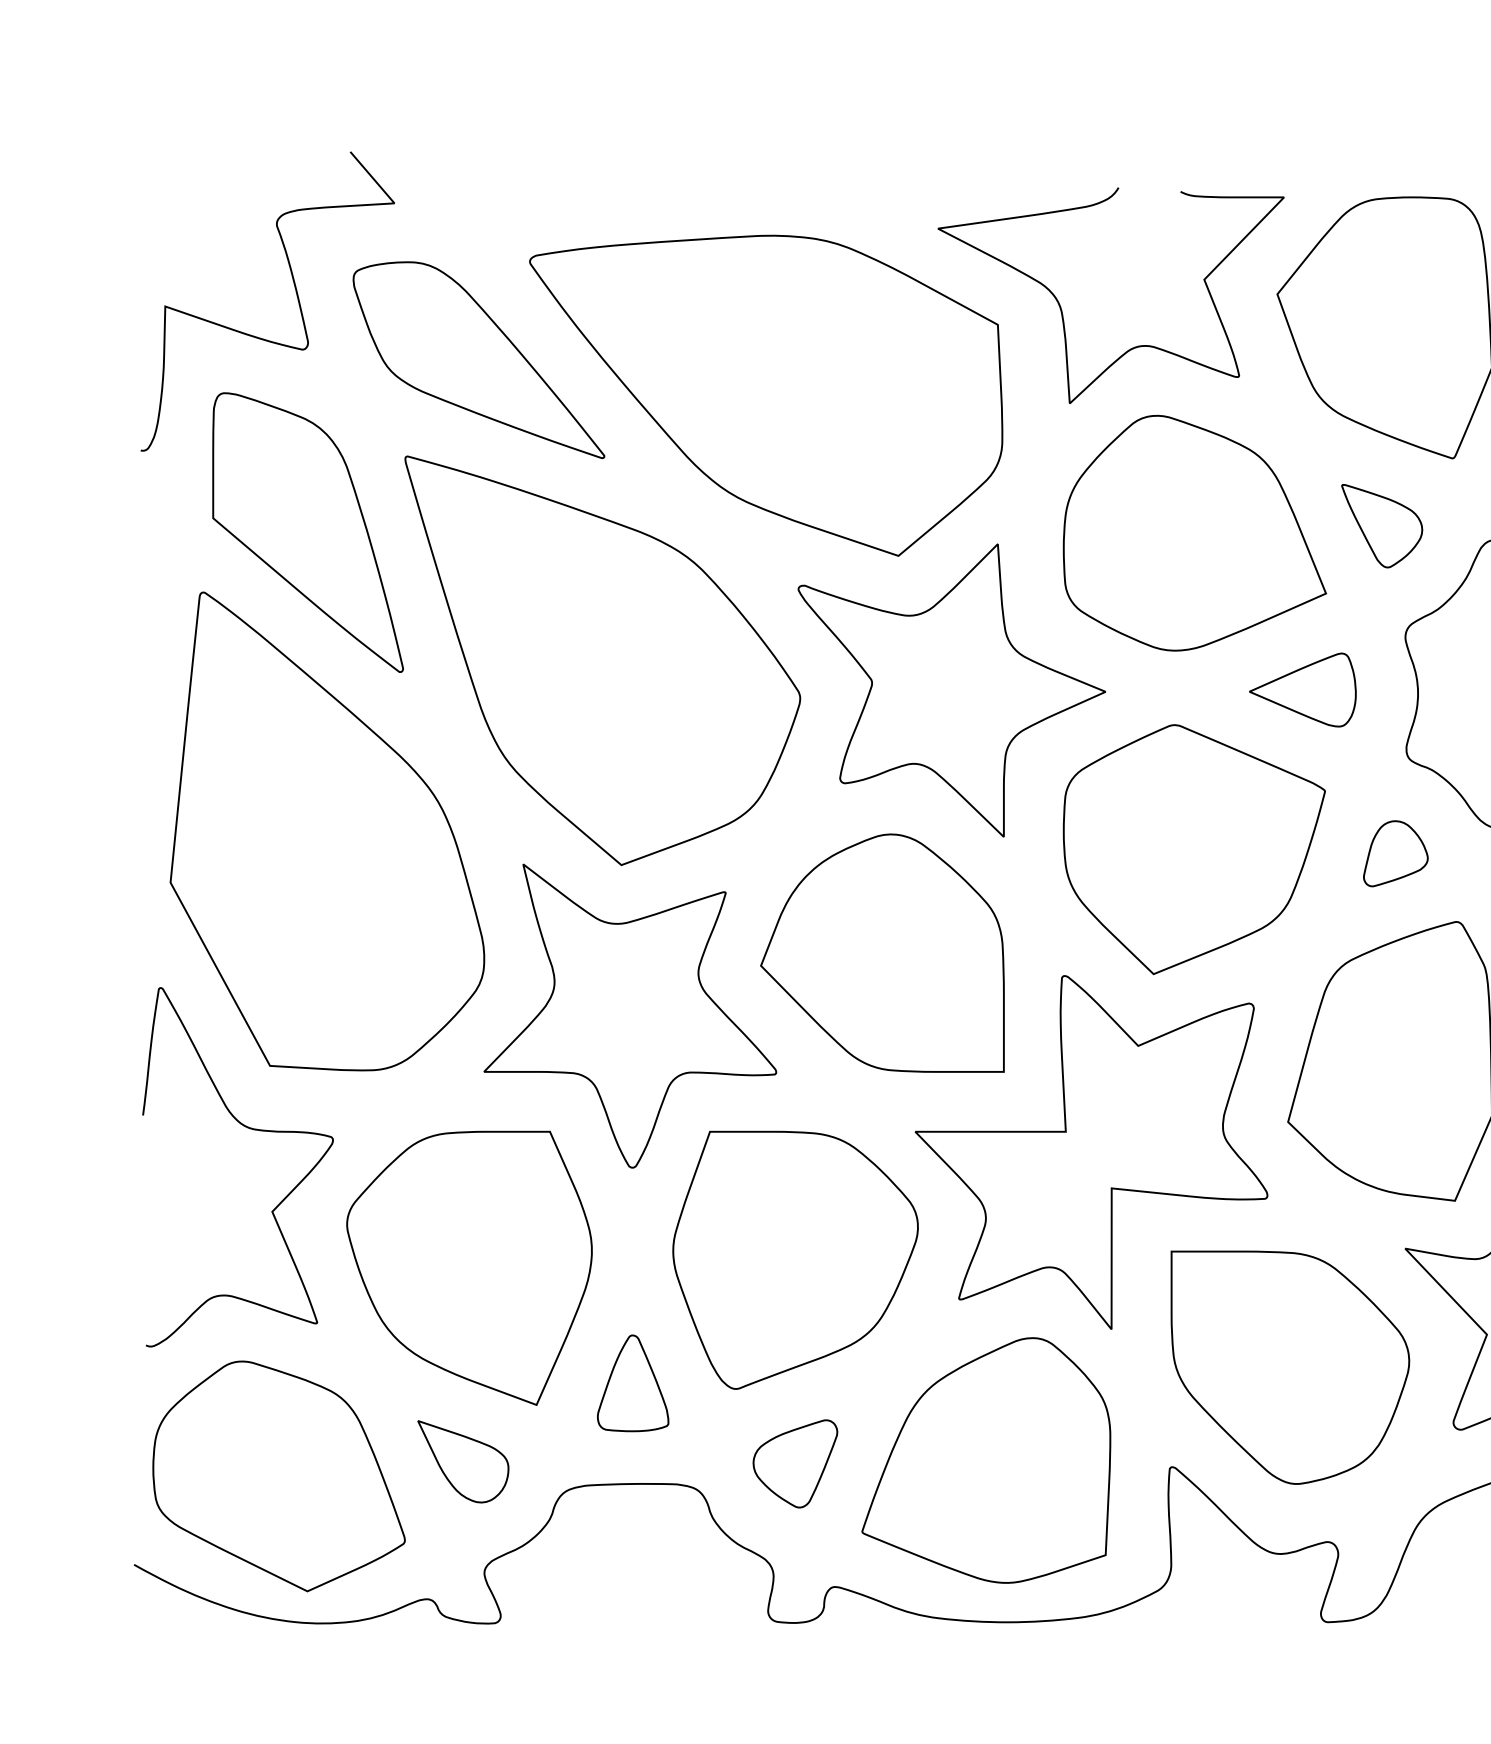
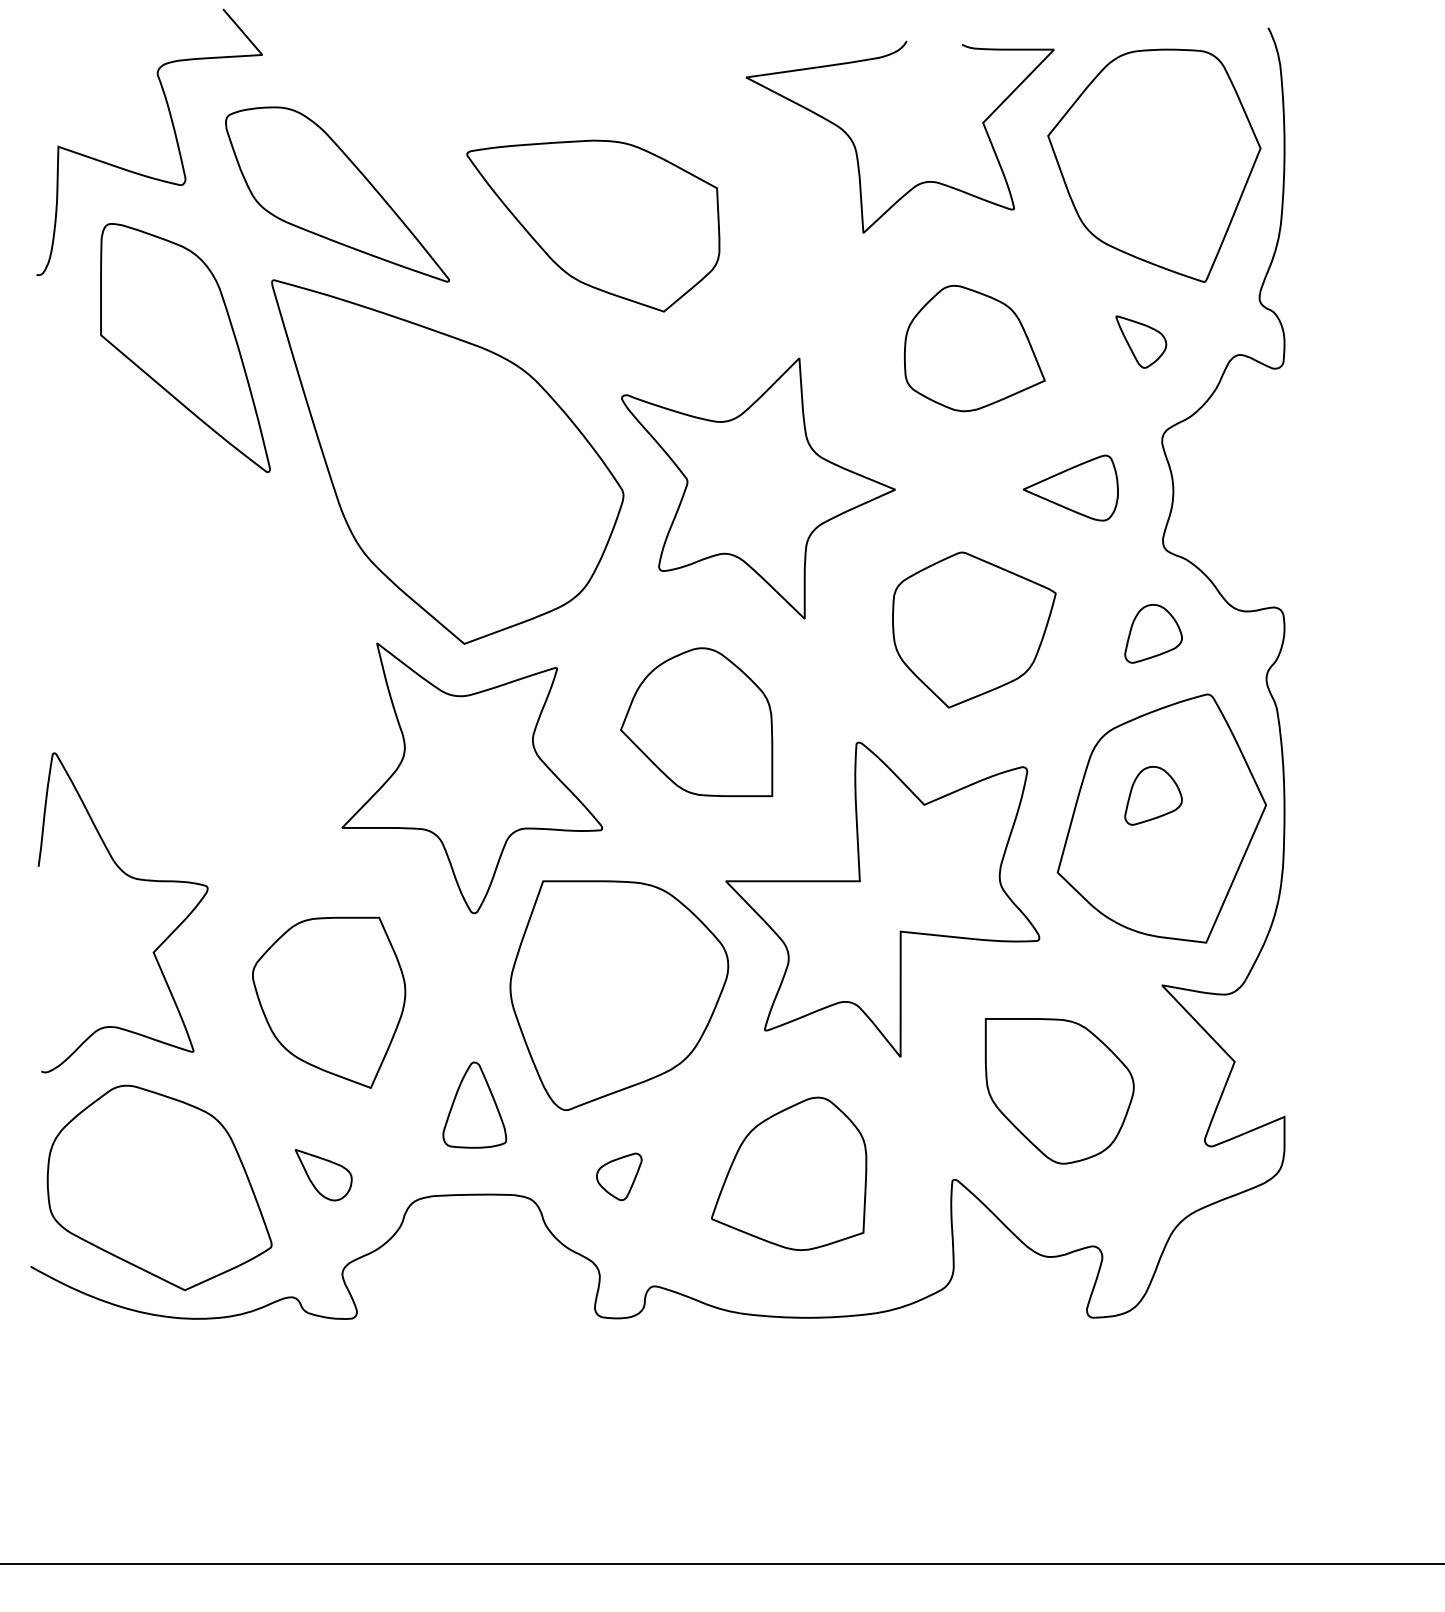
part: (766, 394) -> (593, 225), size x0.6
part: (1381, 525) -> (1140, 341), size x0.7
part: (1194, 533) -> (974, 348), size x0.6
part: (327, 830) -> (202, 613), removed
part: (1194, 848) -> (974, 629), size x0.7
part: (882, 952) -> (696, 721), size x0.7
part: (1395, 1035) -> (1153, 795), added
part: (468, 1268) -> (328, 1002), size x0.7
part: (1290, 1368) -> (1059, 1091), size x0.7
part: (985, 1460) -> (788, 1173), size x0.7
part: (463, 1462) -> (323, 1175), size x0.7
part: (795, 1463) -> (619, 1176), size x0.6

